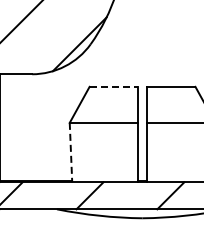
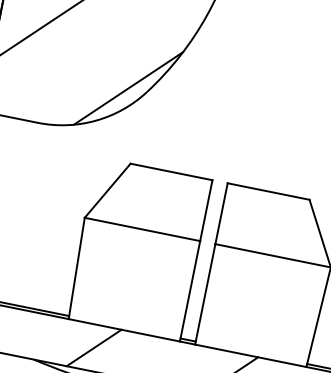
line: (114, 86) -> (172, 171), dashed -> solid
line: (70, 152) -> (75, 268), dashed -> solid

